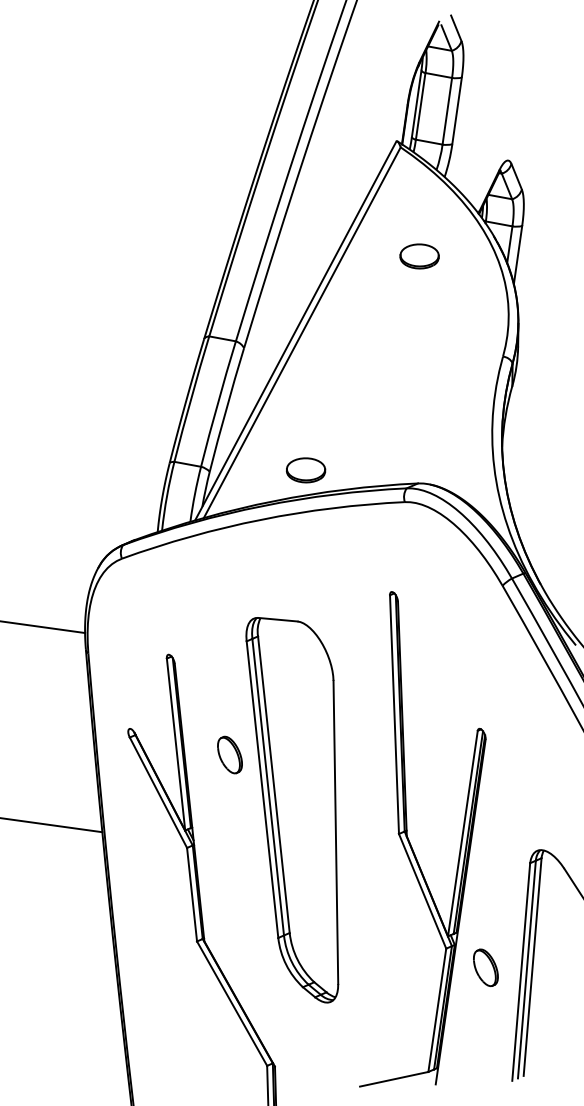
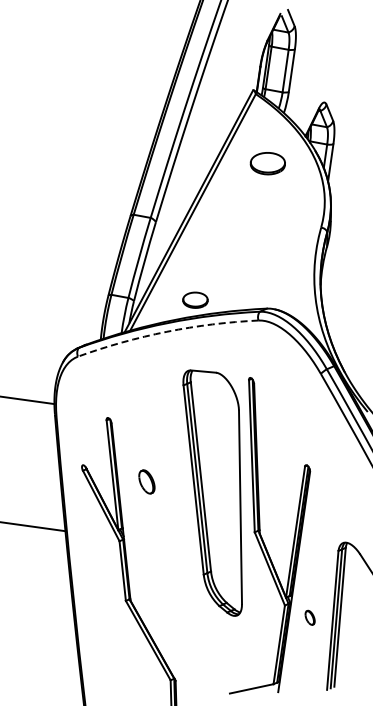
part: (418, 256) -> (267, 163), size x1.4
arc: (260, 519) -> (166, 331), solid -> dashed
part: (292, 809) -> (212, 492), moved
part: (484, 967) -> (309, 617), size x0.6

